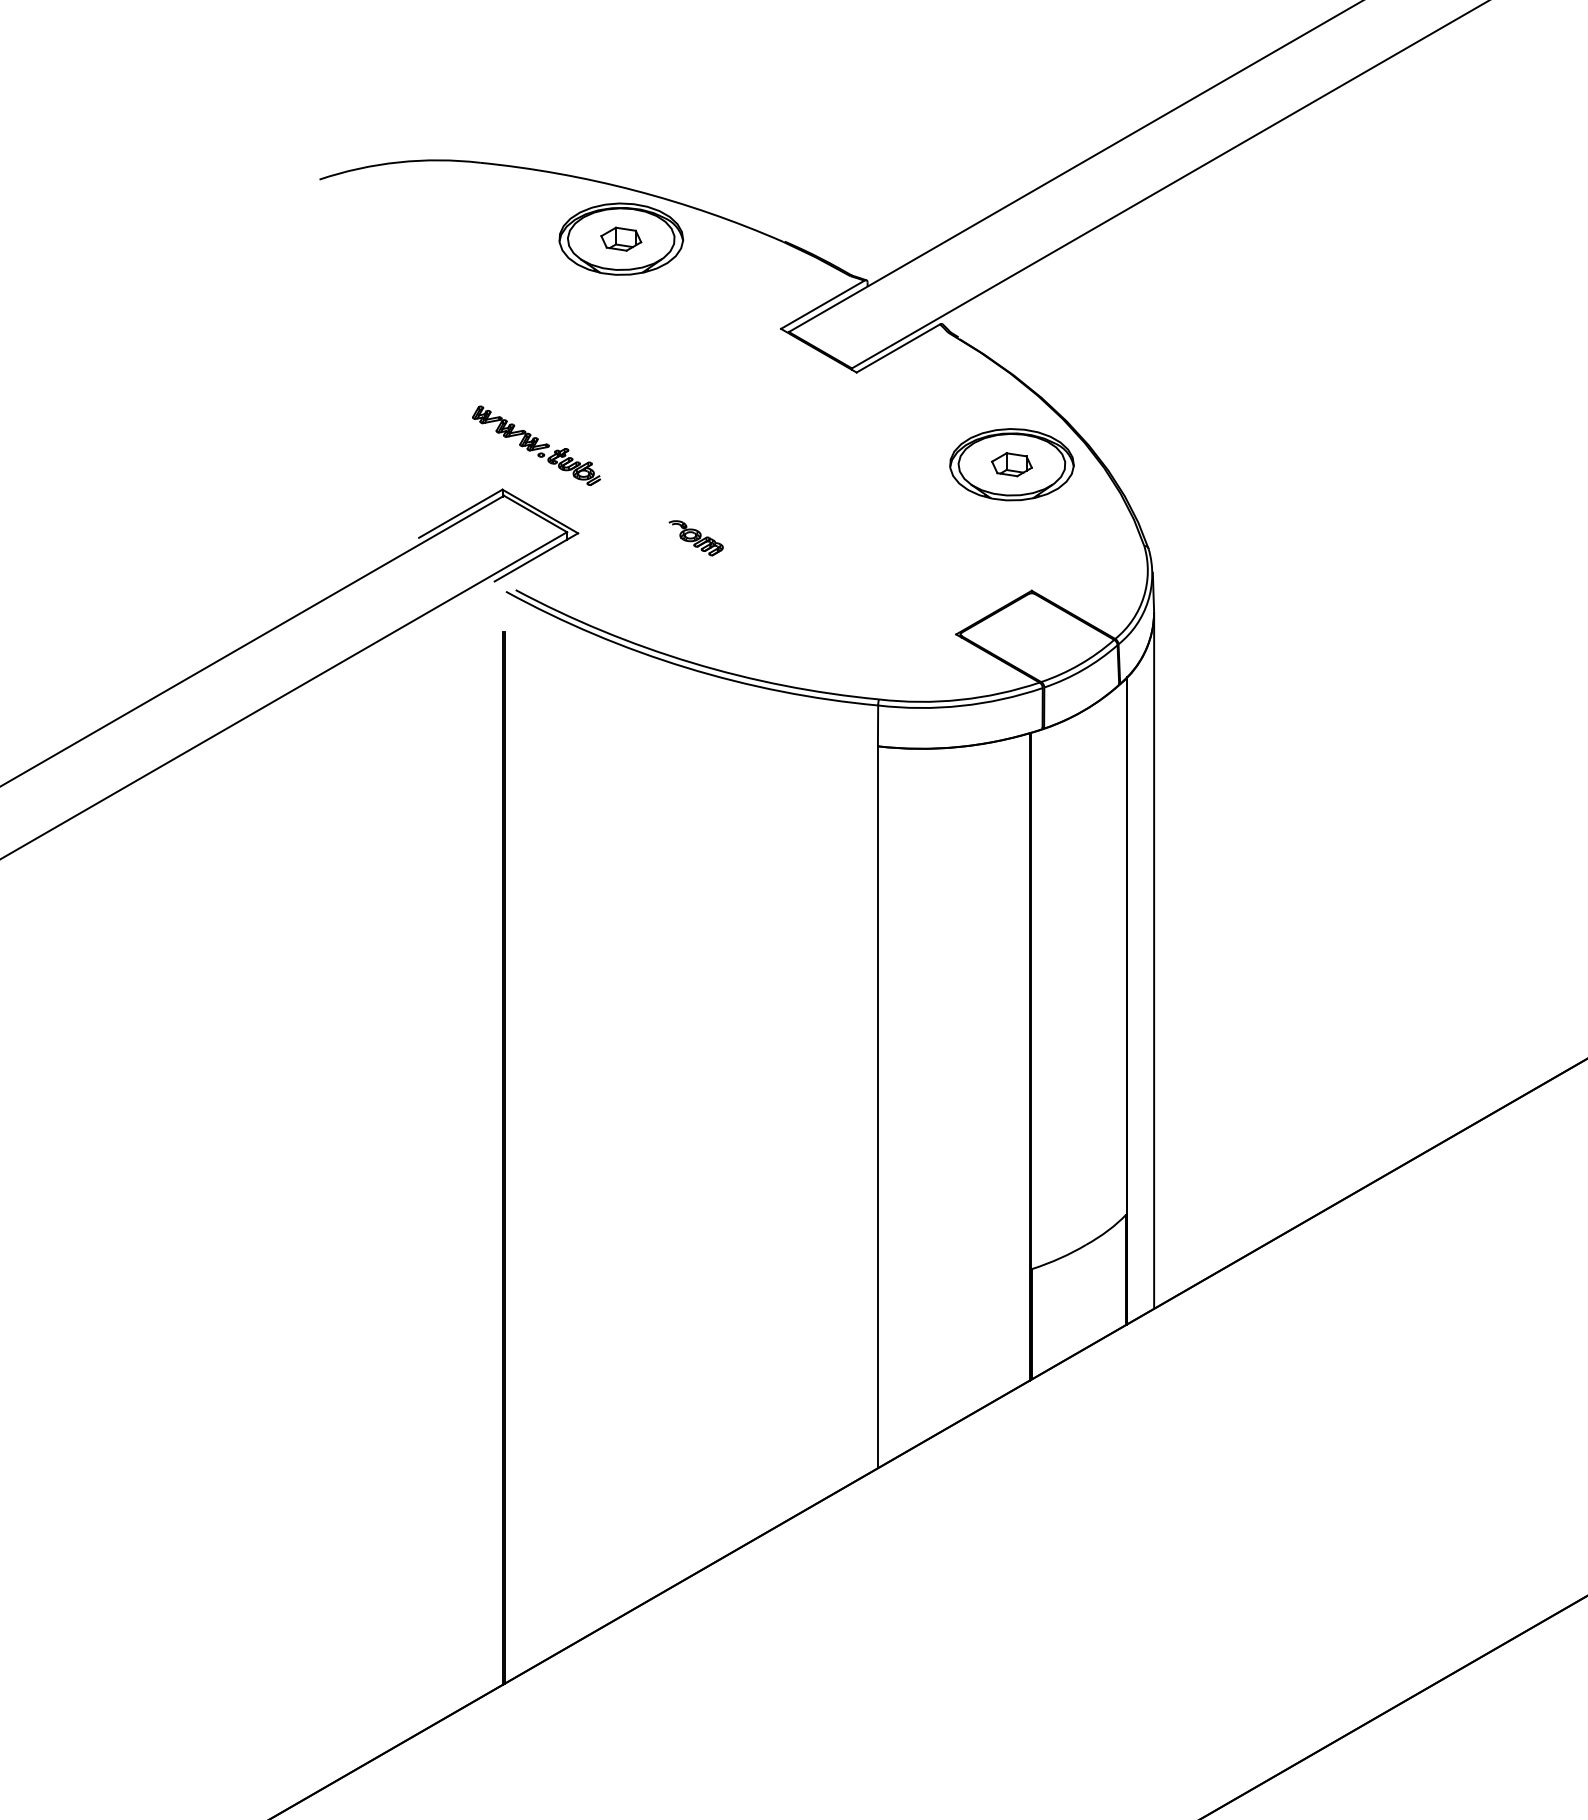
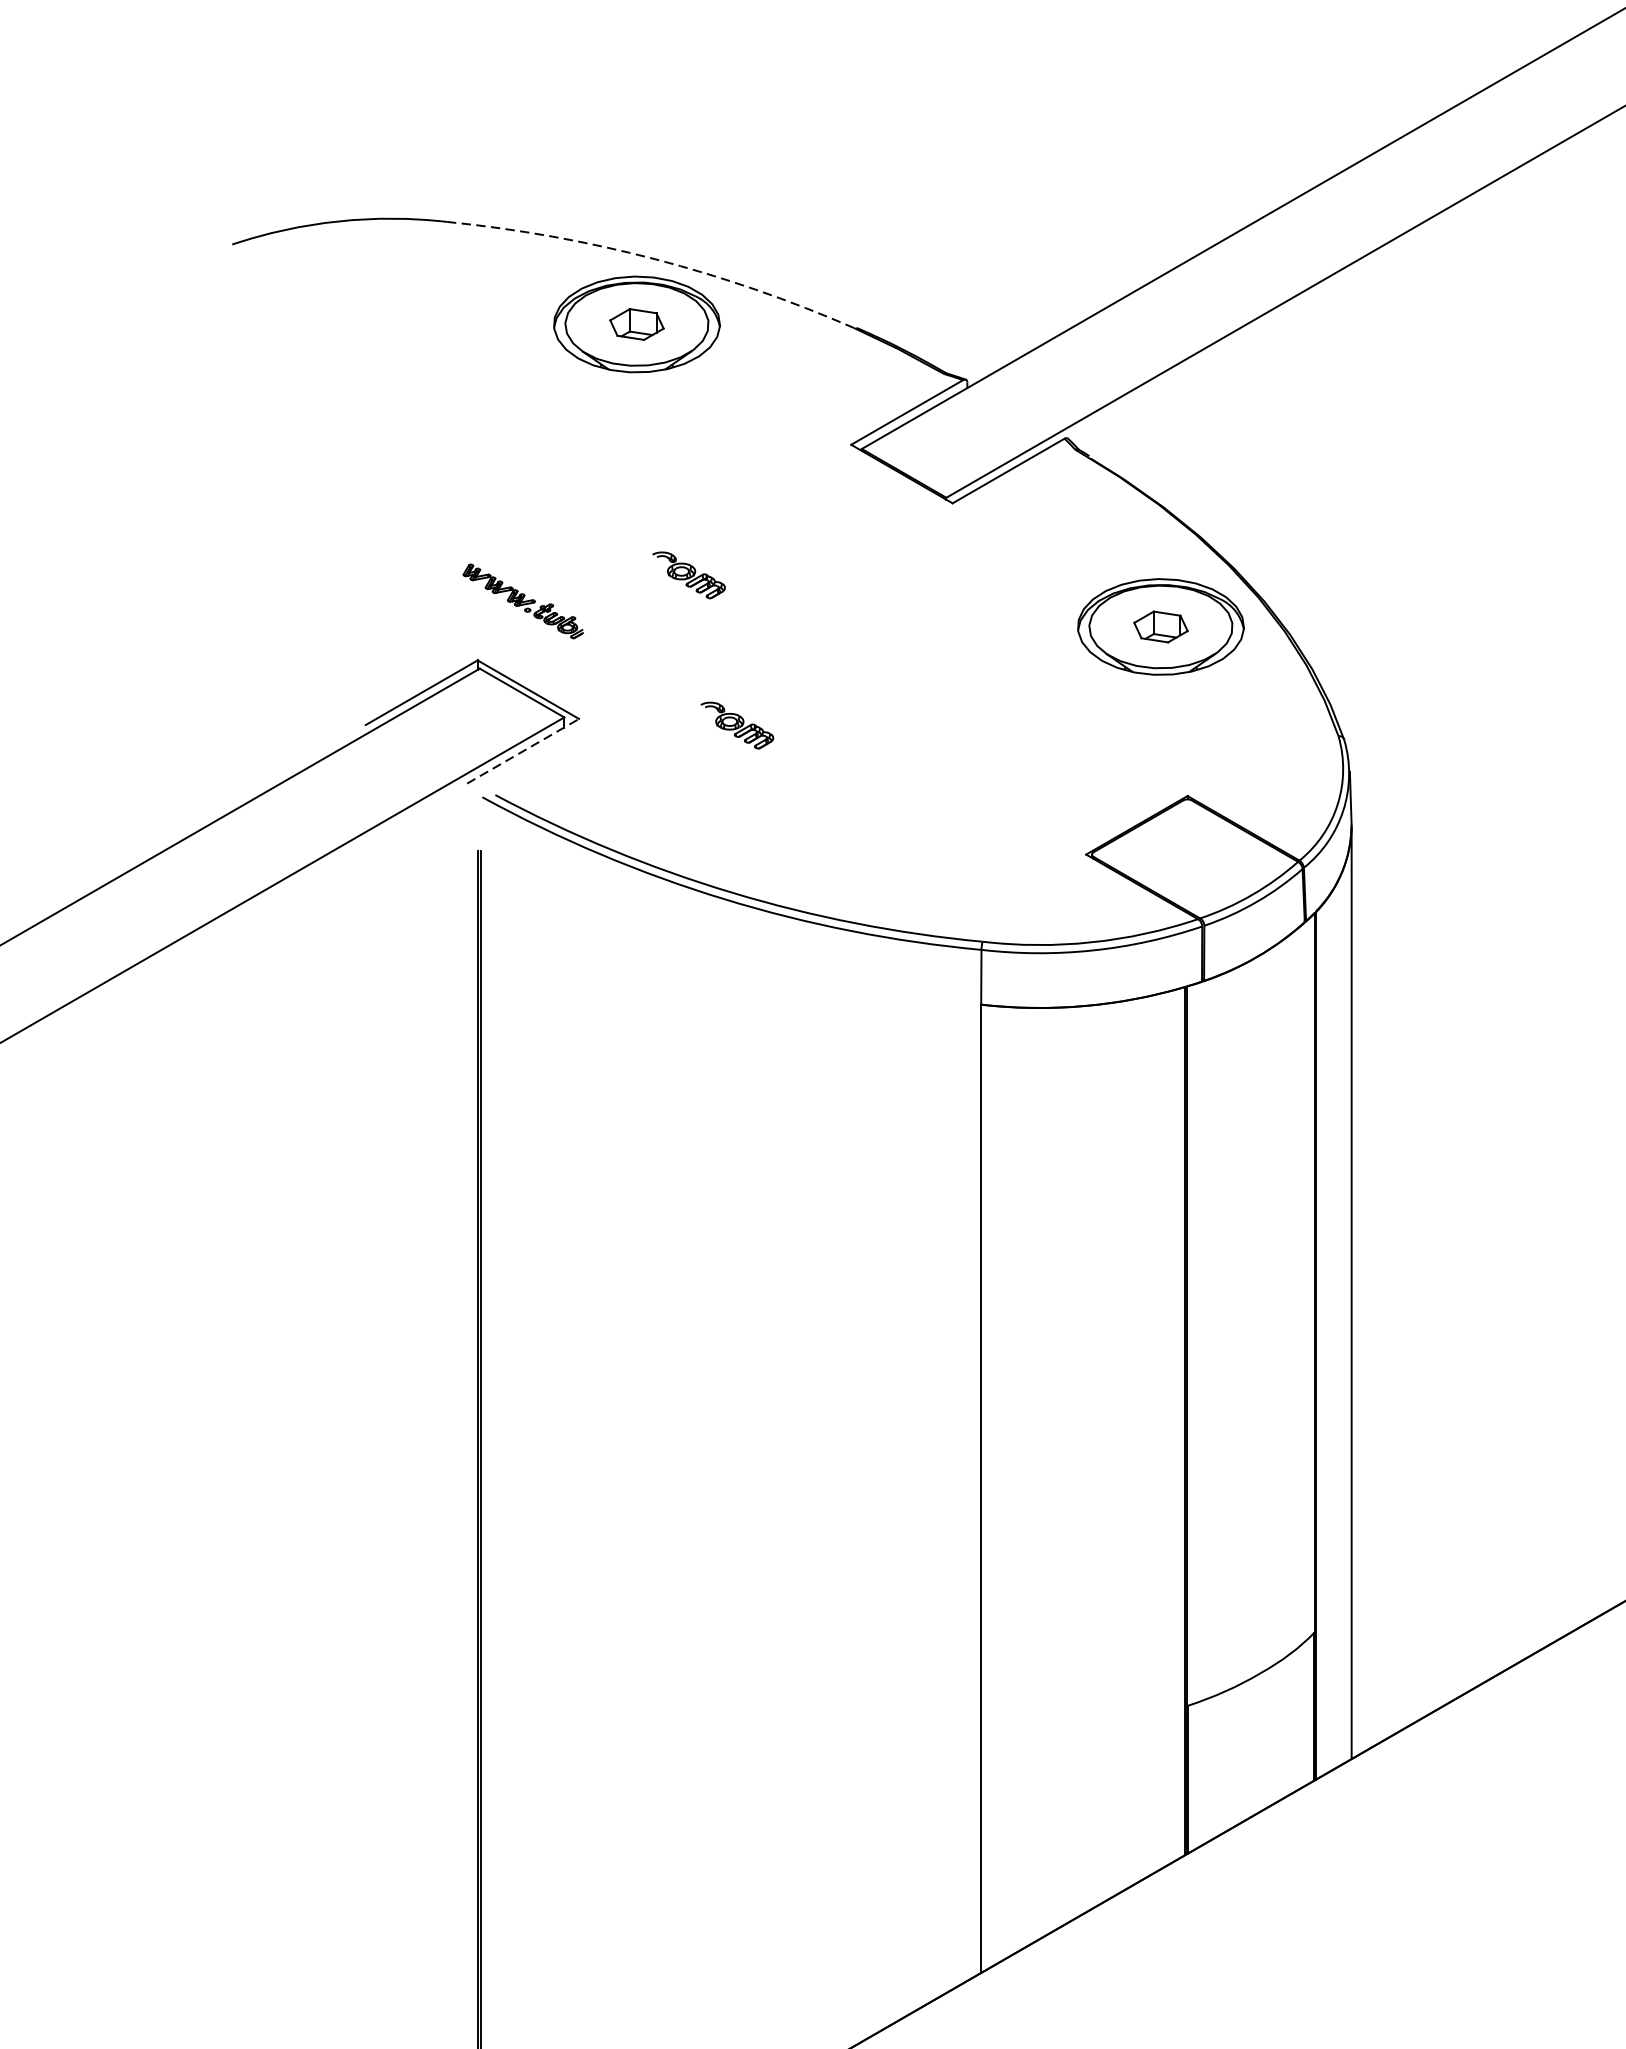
arc: (634, 190) -> (654, 259), solid -> dashed
part: (659, 426) -> (688, 575), added
part: (536, 445) -> (523, 601), size x0.7
line: (536, 557) -> (523, 751), solid -> dashed

